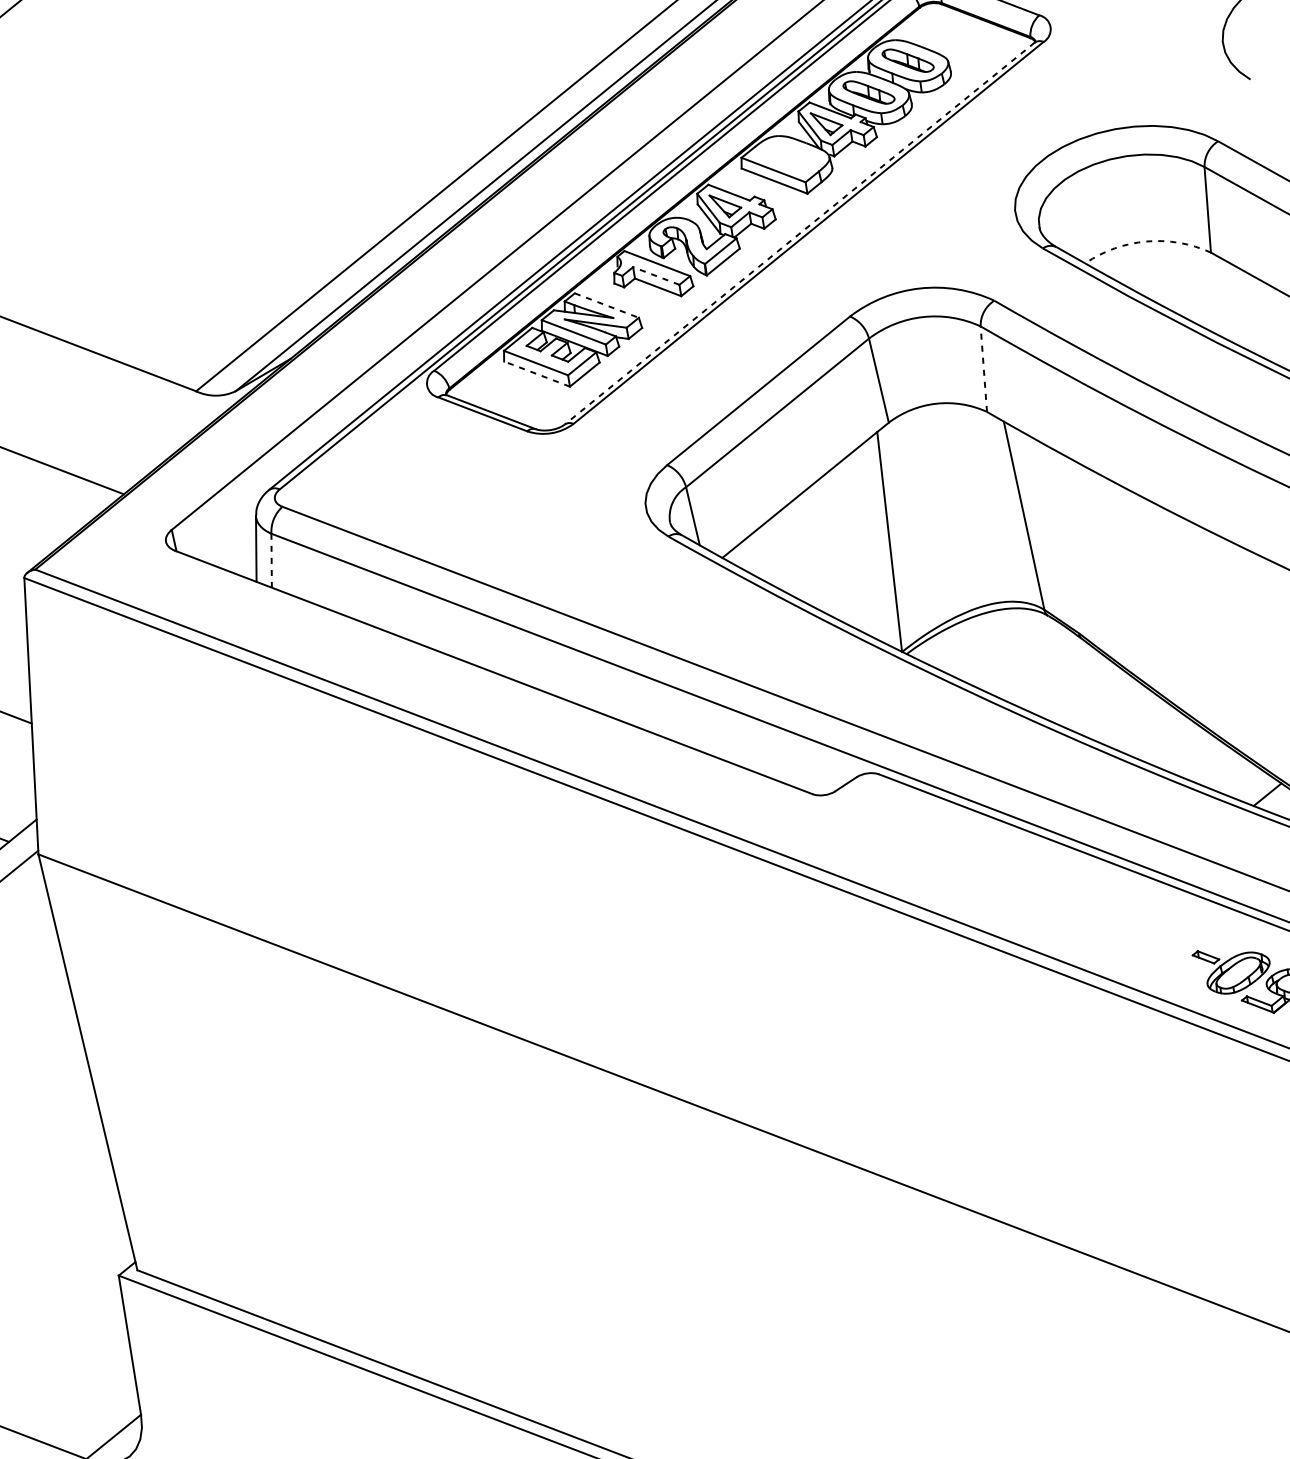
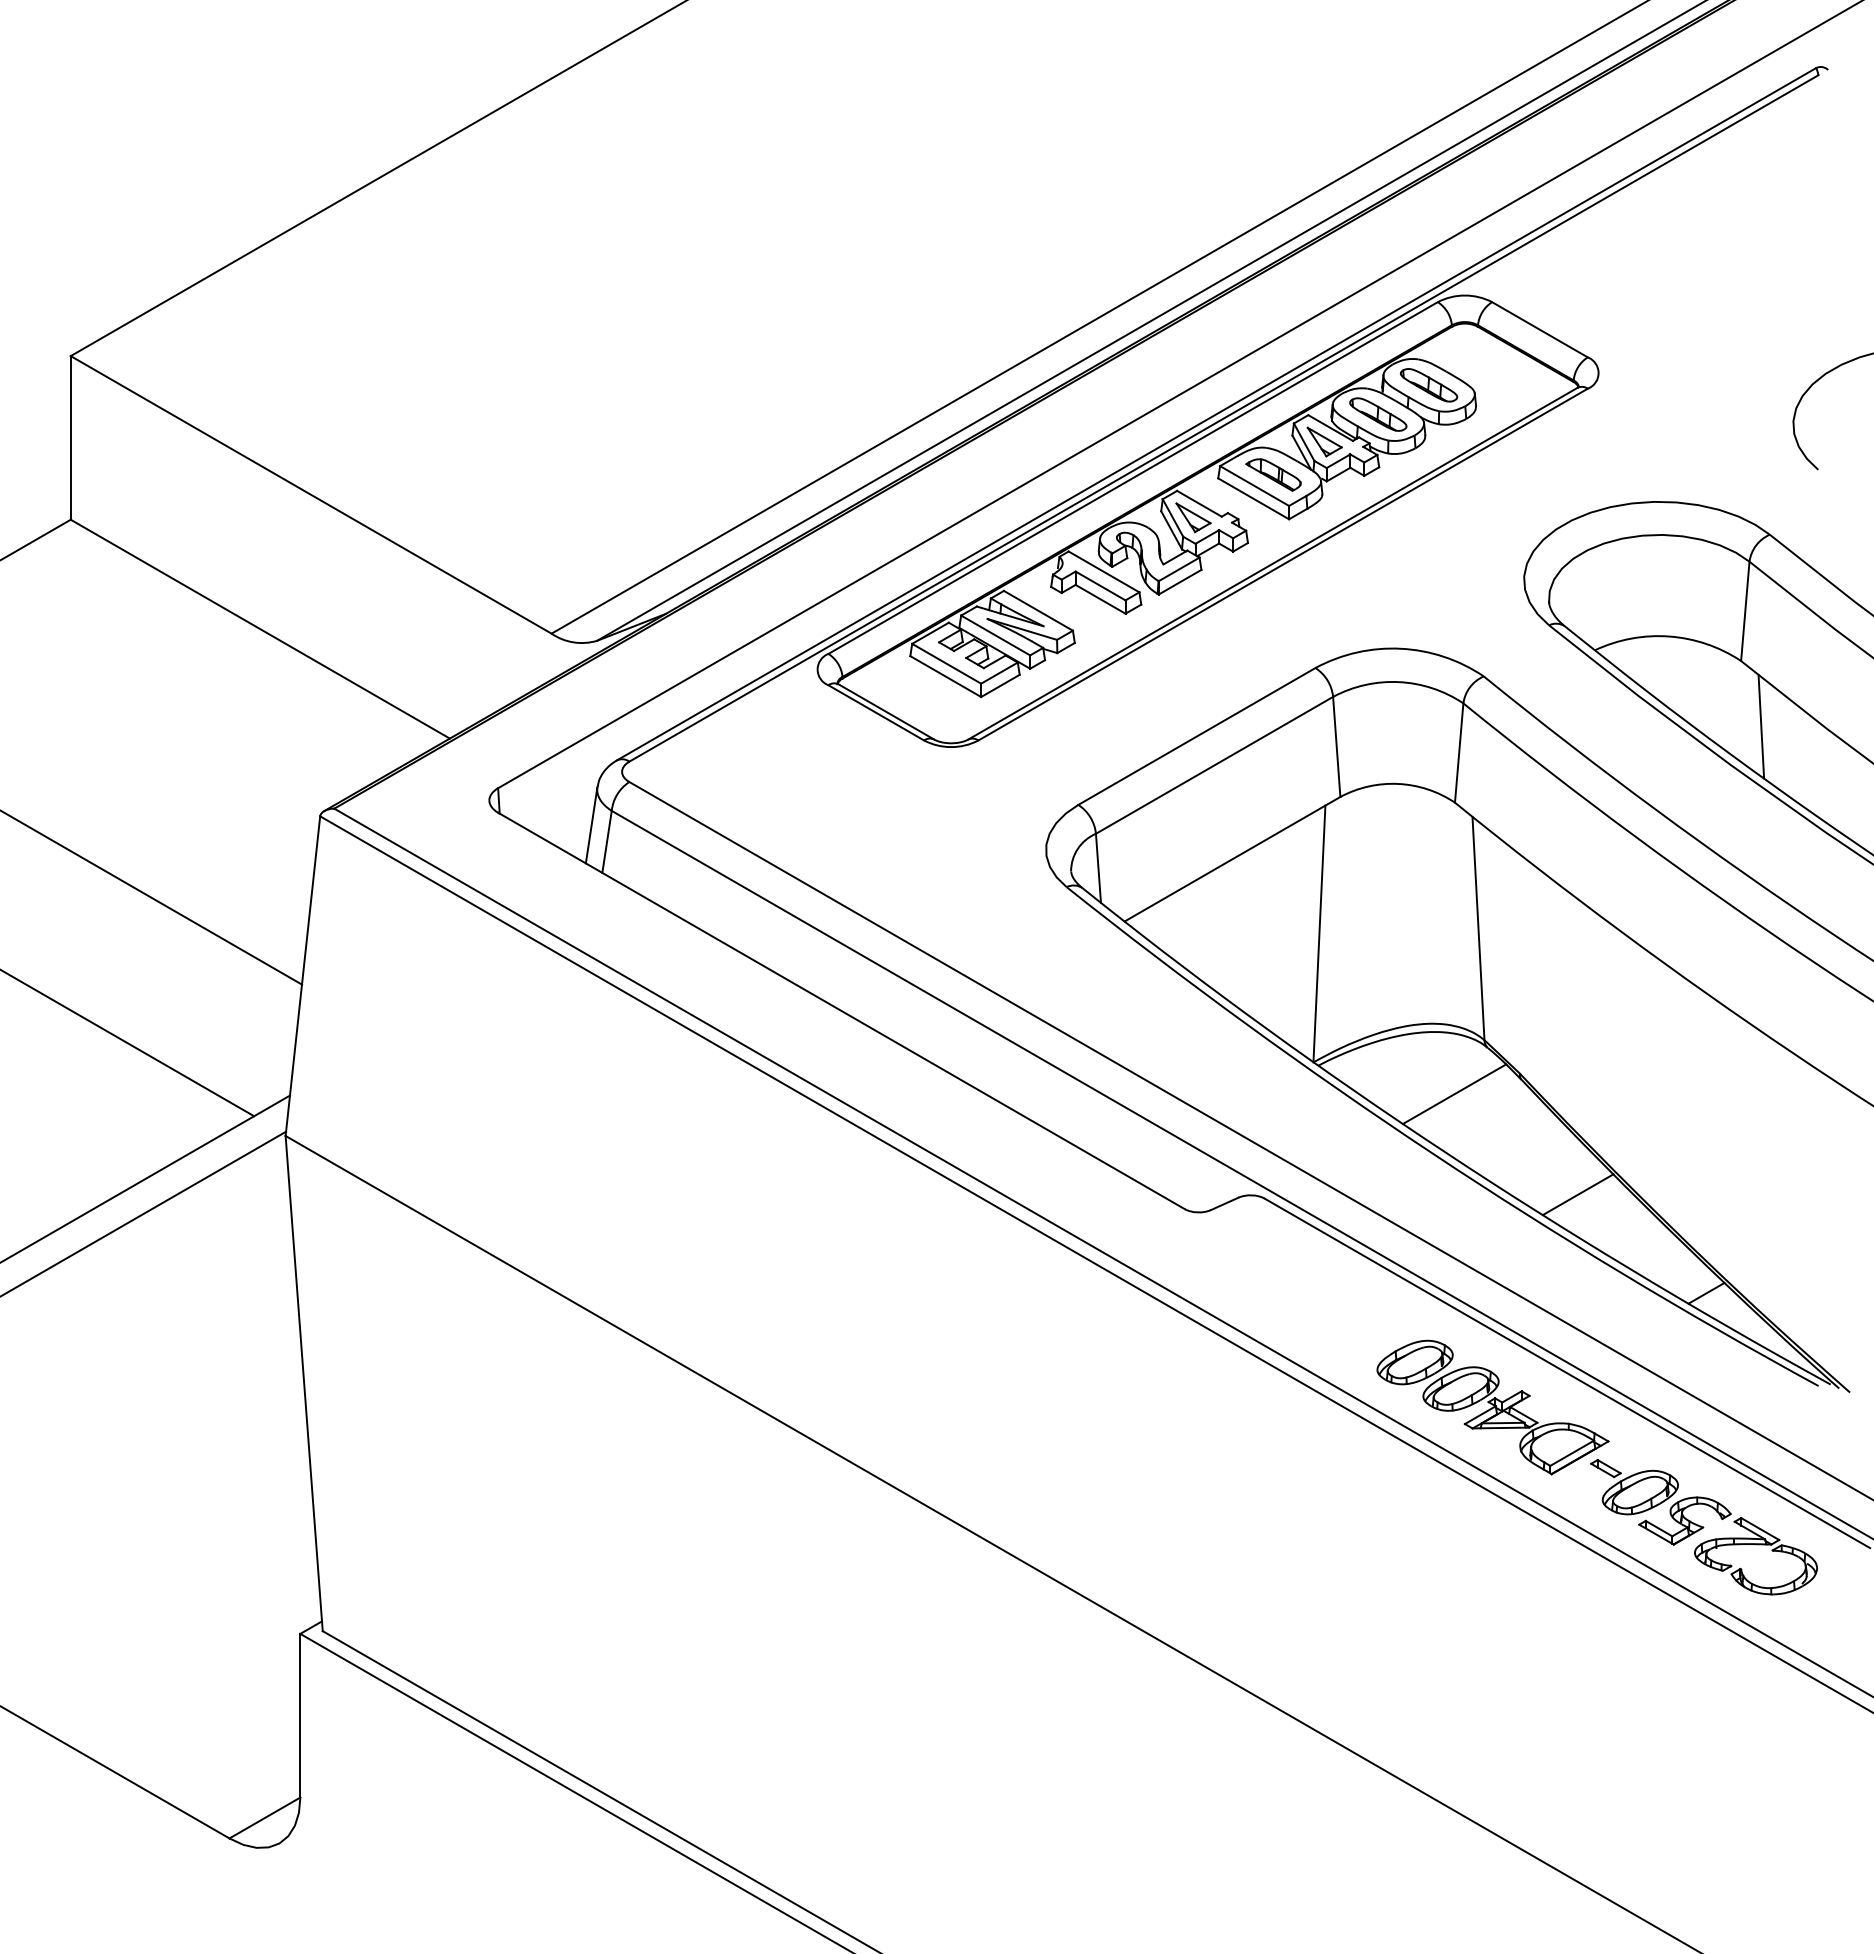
part: (788, 157) -> (1273, 474), added
line: (800, 233) -> (1273, 563), dashed -> solid
arc: (1146, 241) -> (1669, 636), dashed -> solid
line: (656, 275) -> (1100, 585), dashed -> solid
line: (606, 305) -> (1038, 610), dashed -> solid
line: (1237, 305) -> (1761, 726), added
line: (984, 369) -> (1459, 753), dashed -> solid
line: (536, 374) -> (945, 676), dashed -> solid
line: (271, 561) -> (606, 842), dashed -> solid
line: (1026, 660) -> (1454, 1094), added
line: (1145, 728) -> (1578, 1194), added
part: (1101, 920) -> (1492, 1407), added

